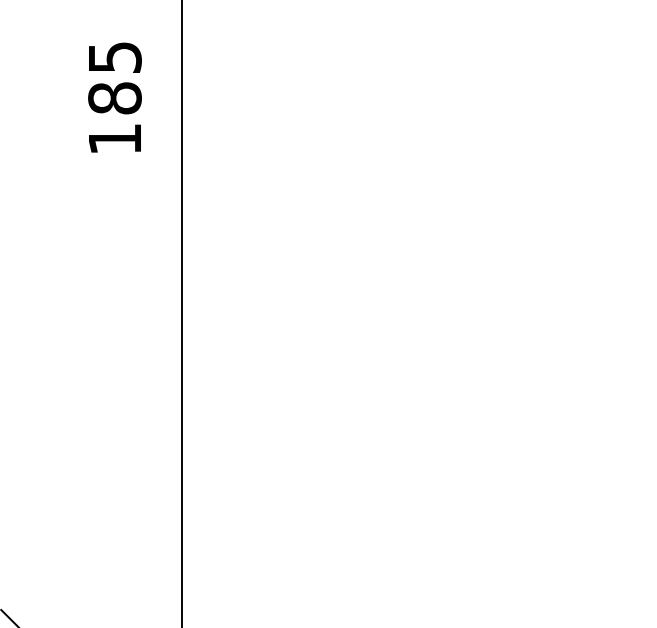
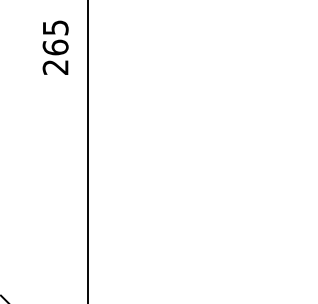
text: (114, 116) -> (55, 56), 185 -> 265

